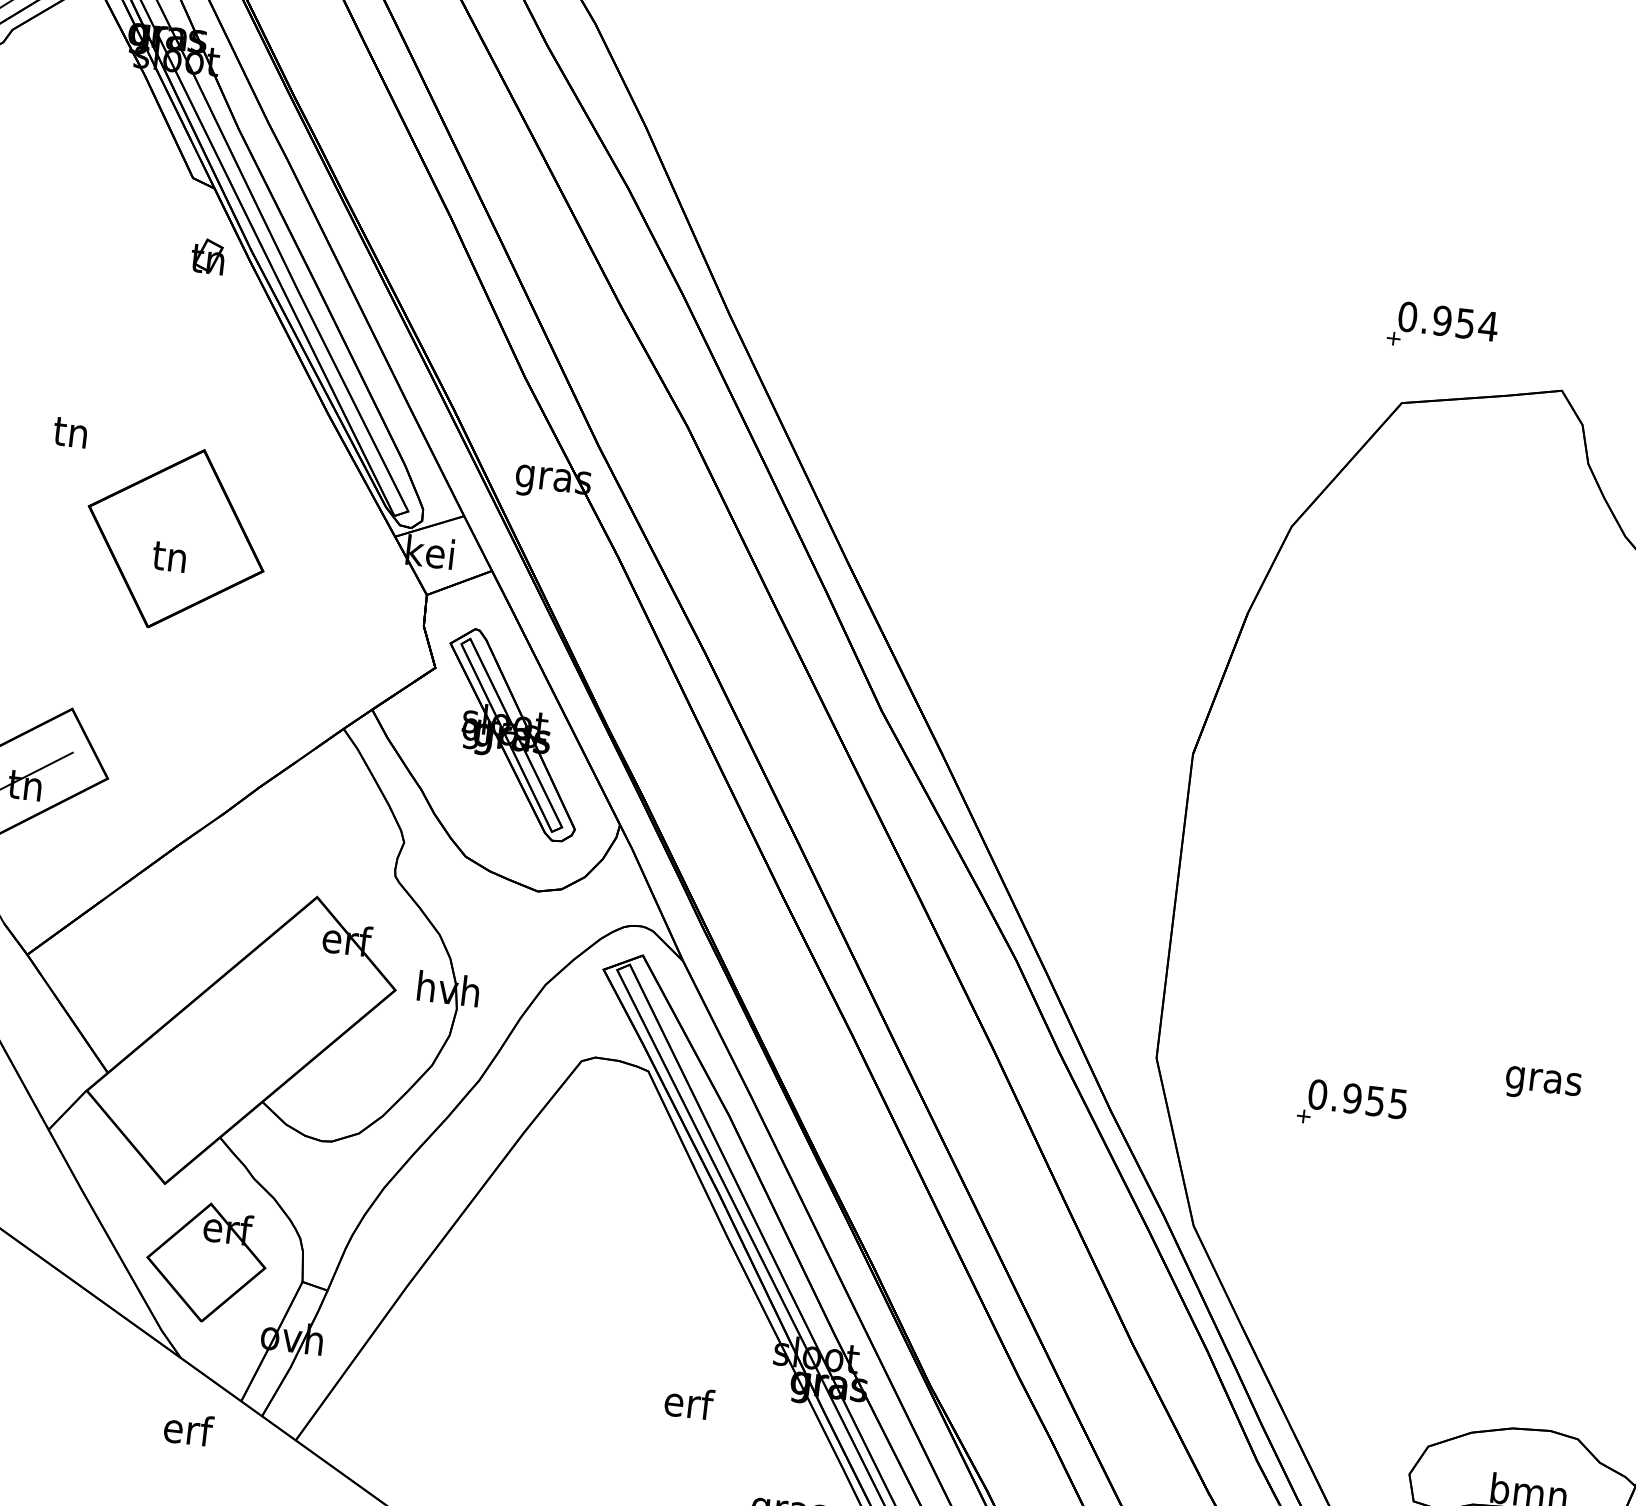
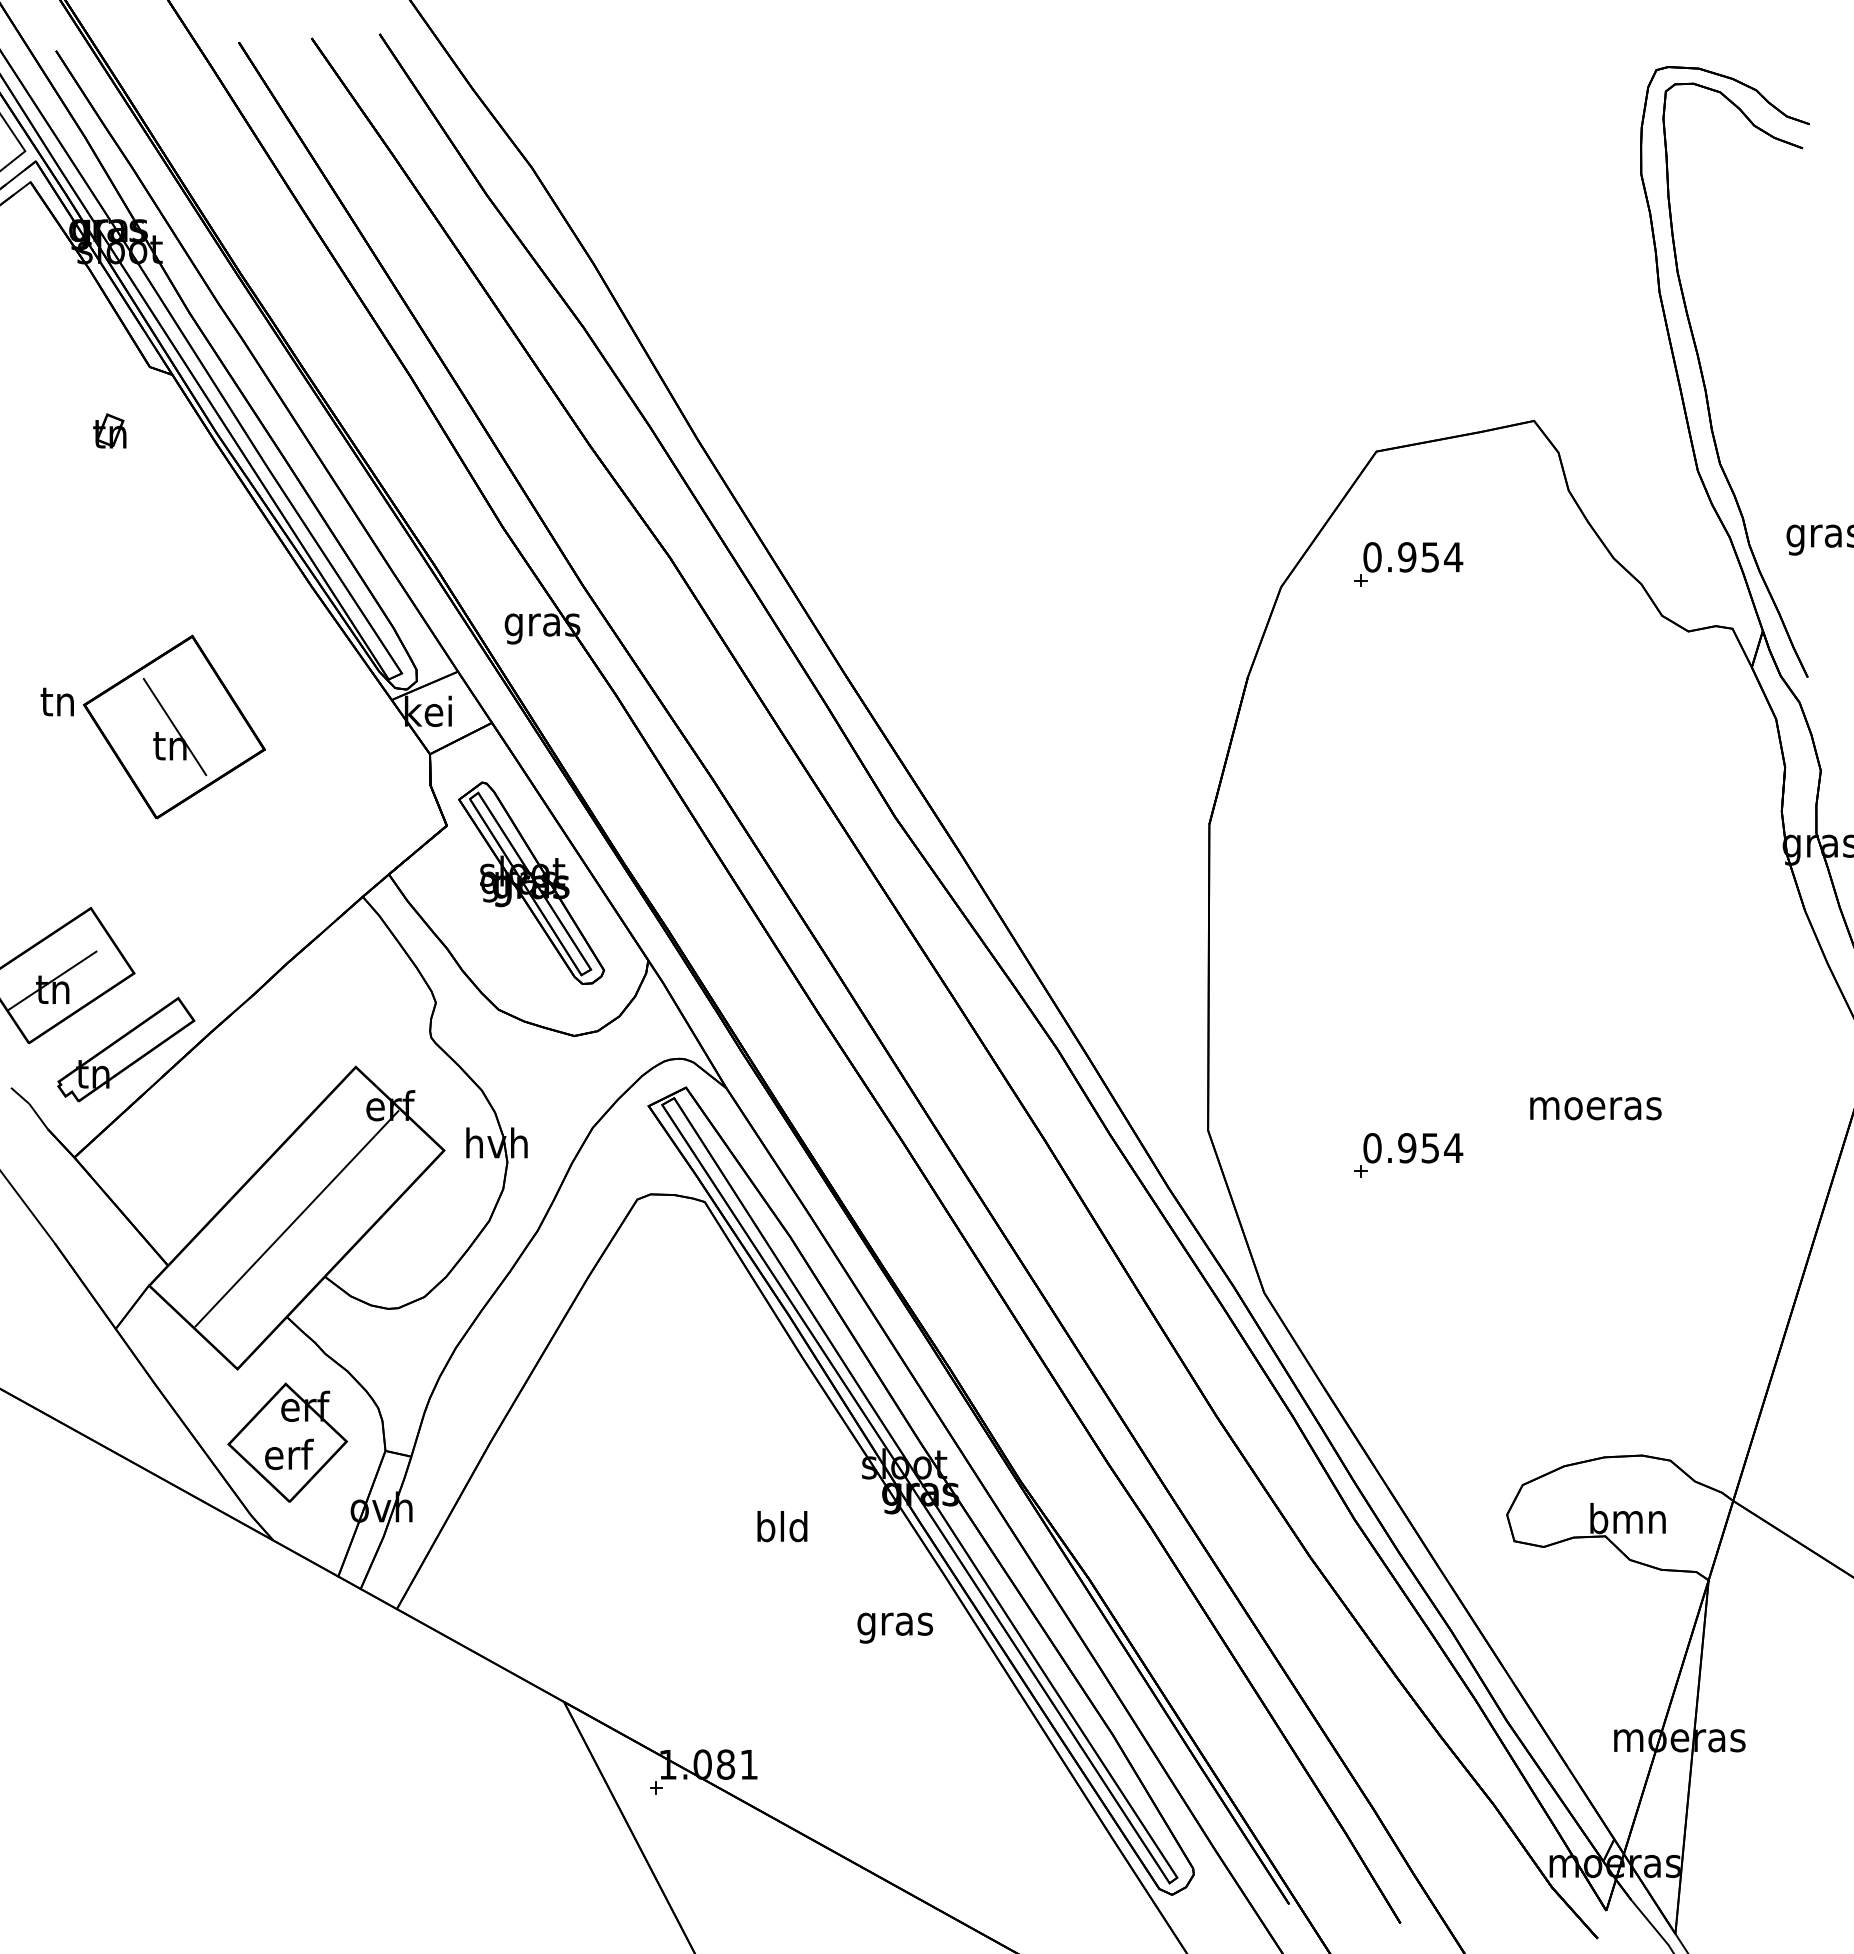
part: (207, 255) -> (109, 430), moved
part: (1442, 328) -> (1408, 564), moved
text: (69, 432) -> (56, 701), moved
line: (176, 539) -> (174, 727), added
part: (91, 853) -> (126, 1049), added
line: (240, 1040) -> (296, 1218), added
text: (1543, 1084) -> (1595, 1112), gras -> moeras
text: (1398, 1104) -> (1453, 1148), 0.955 -> 0.954
text: (688, 1402) -> (782, 1526), erf -> bld
text: (188, 1429) -> (289, 1454), moved

